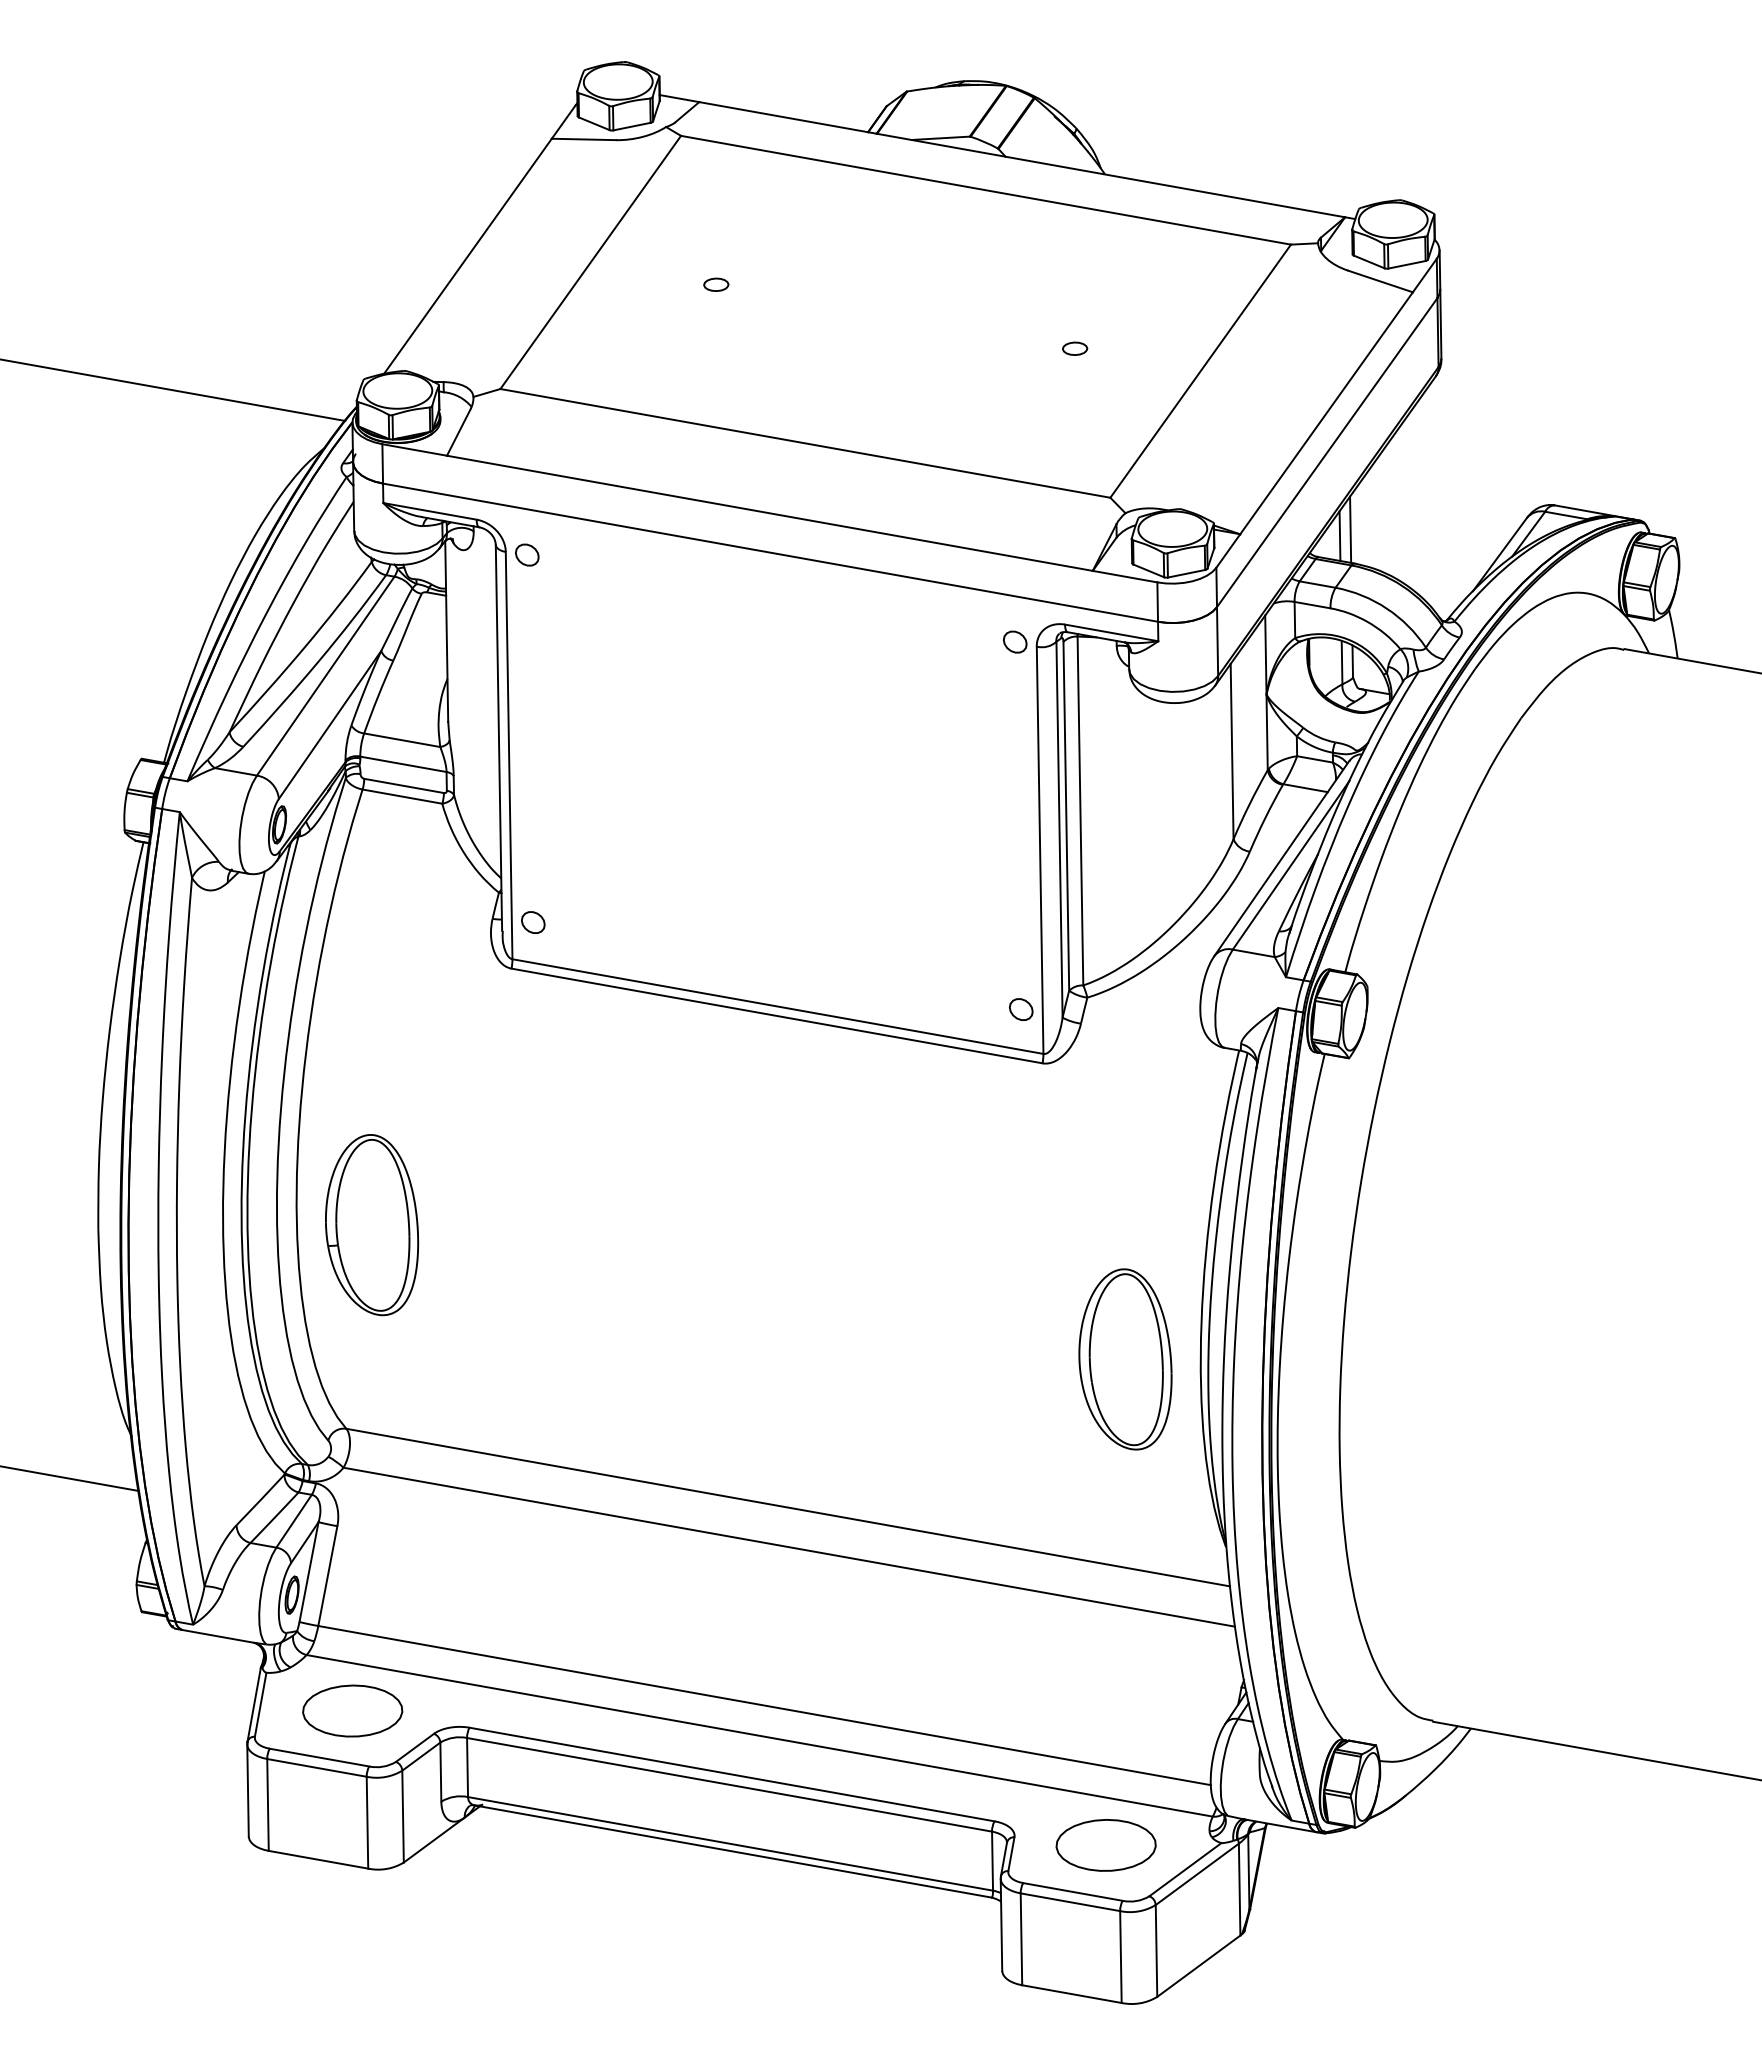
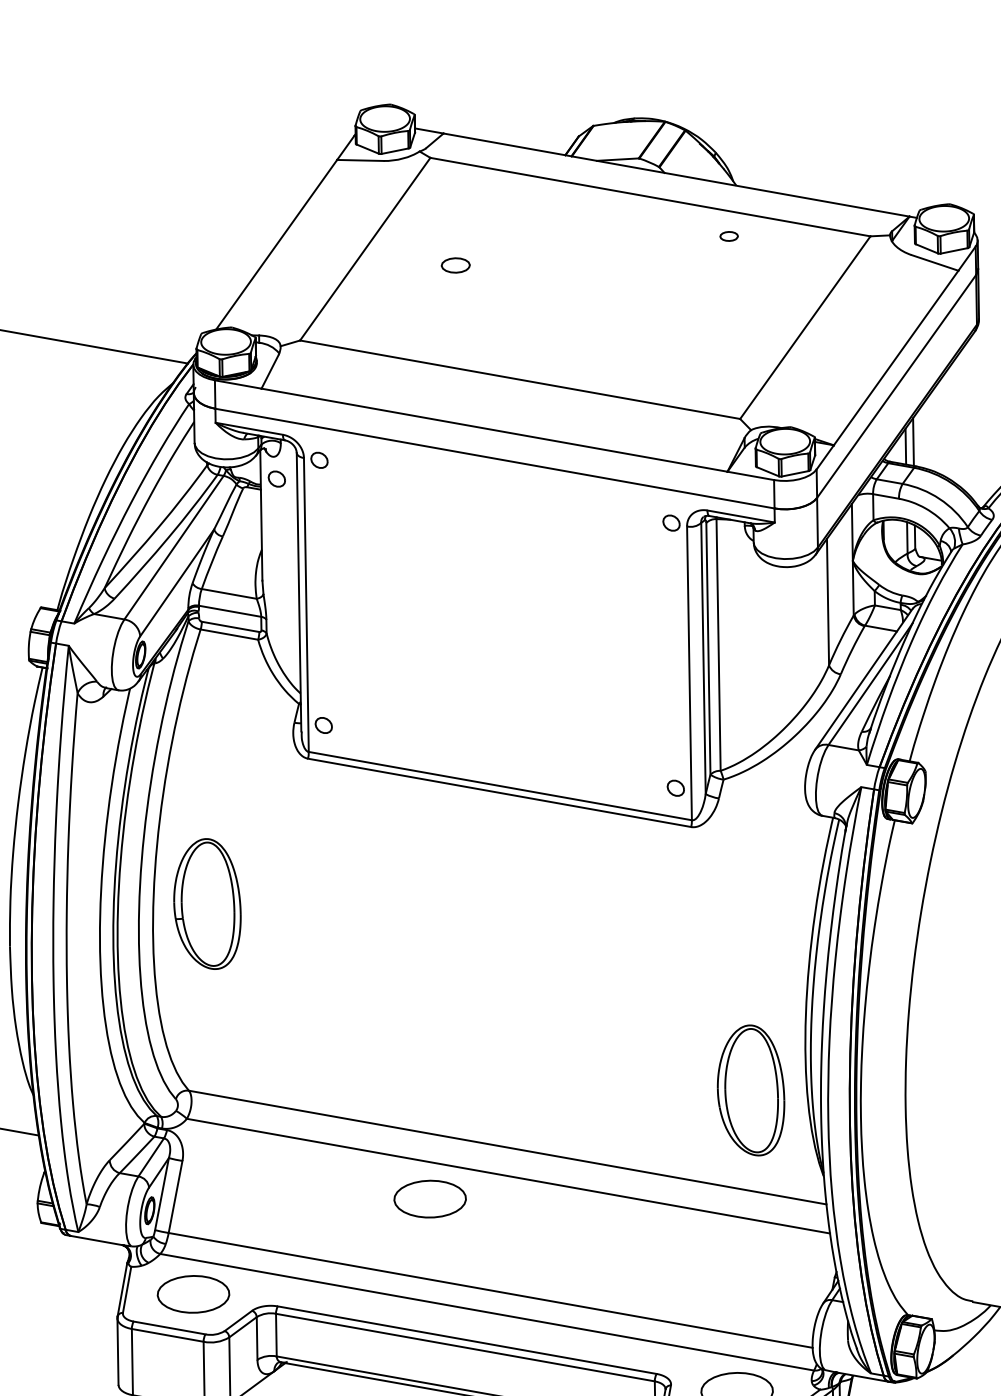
part: (716, 284) -> (455, 265), size x1.6
part: (1075, 348) -> (729, 236), moved
part: (468, 580) -> (277, 478), added
part: (372, 1225) -> (207, 904), moved
part: (1125, 1359) -> (751, 1090), moved
part: (680, 1578) -> (430, 1198), added

